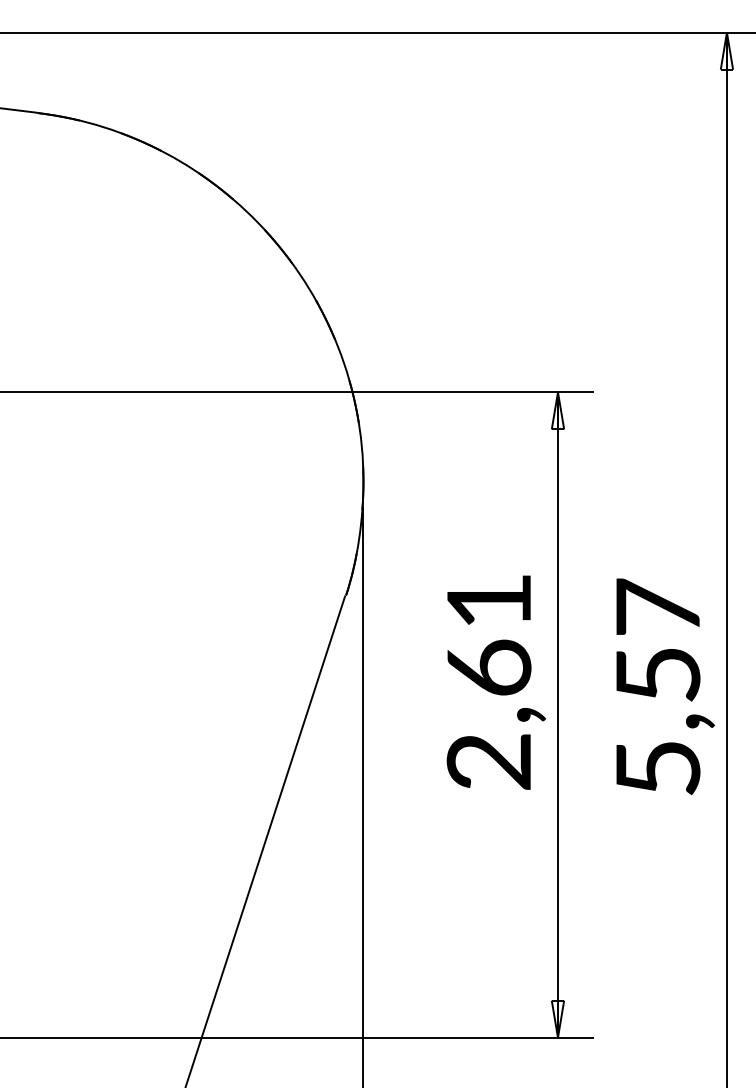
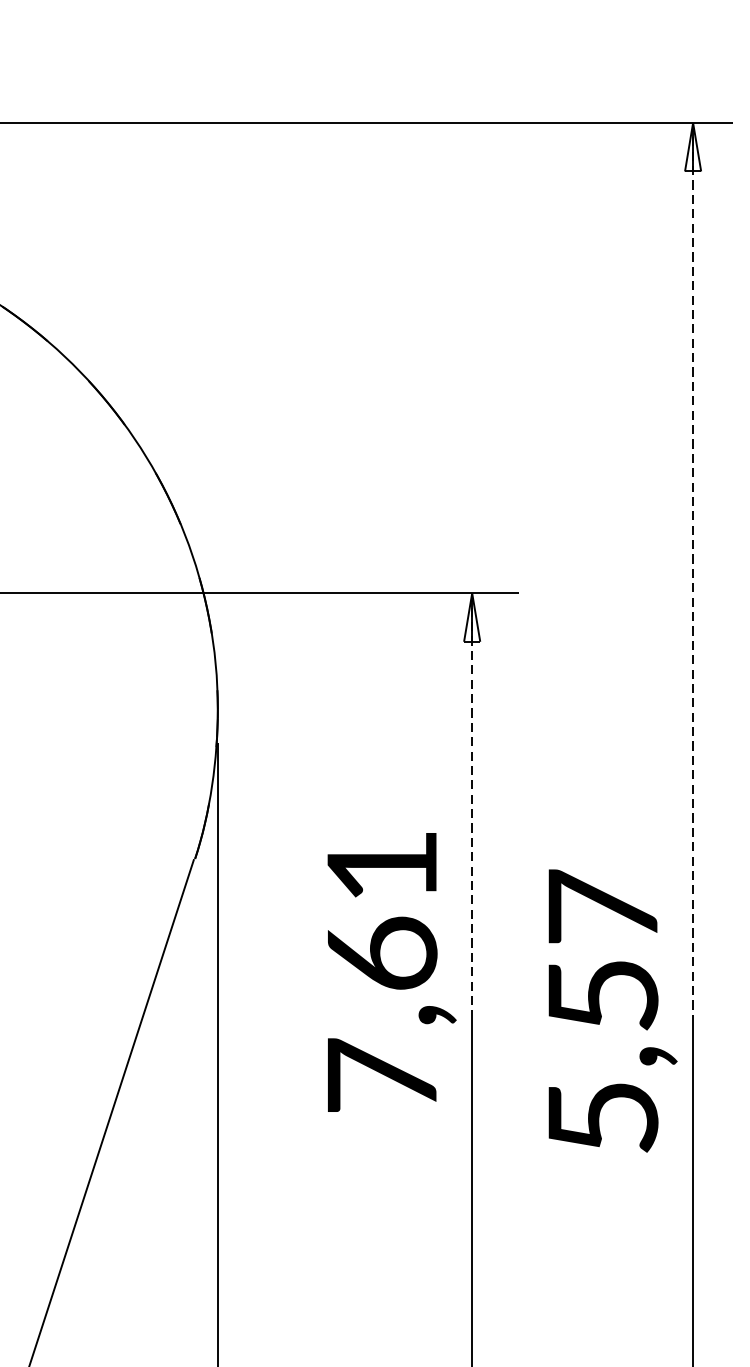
line: (726, 377) -> (692, 573), solid -> dashed
line: (557, 554) -> (471, 805), solid -> dashed
text: (665, 686) -> (612, 1010), moved
text: (488, 760) -> (381, 1074), 2,61 -> 7,61

